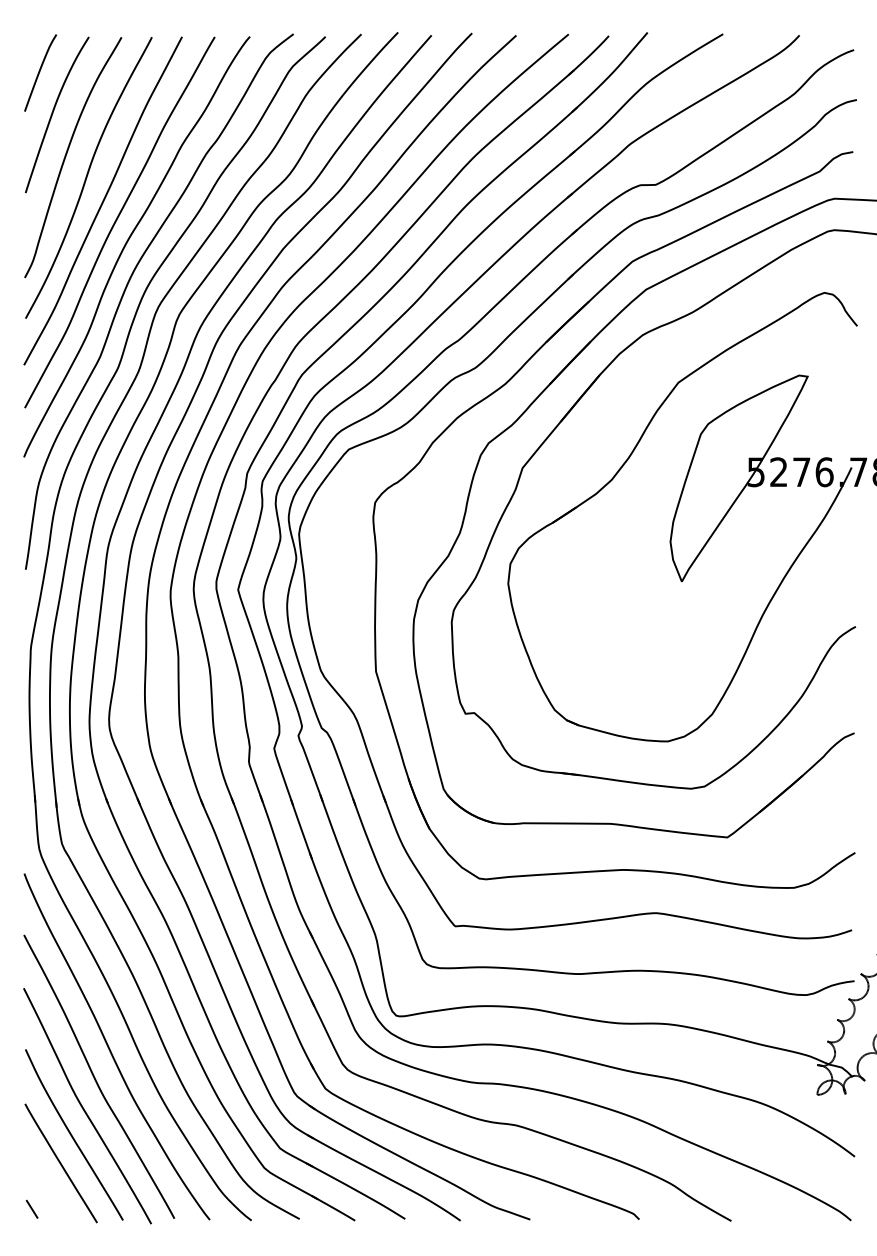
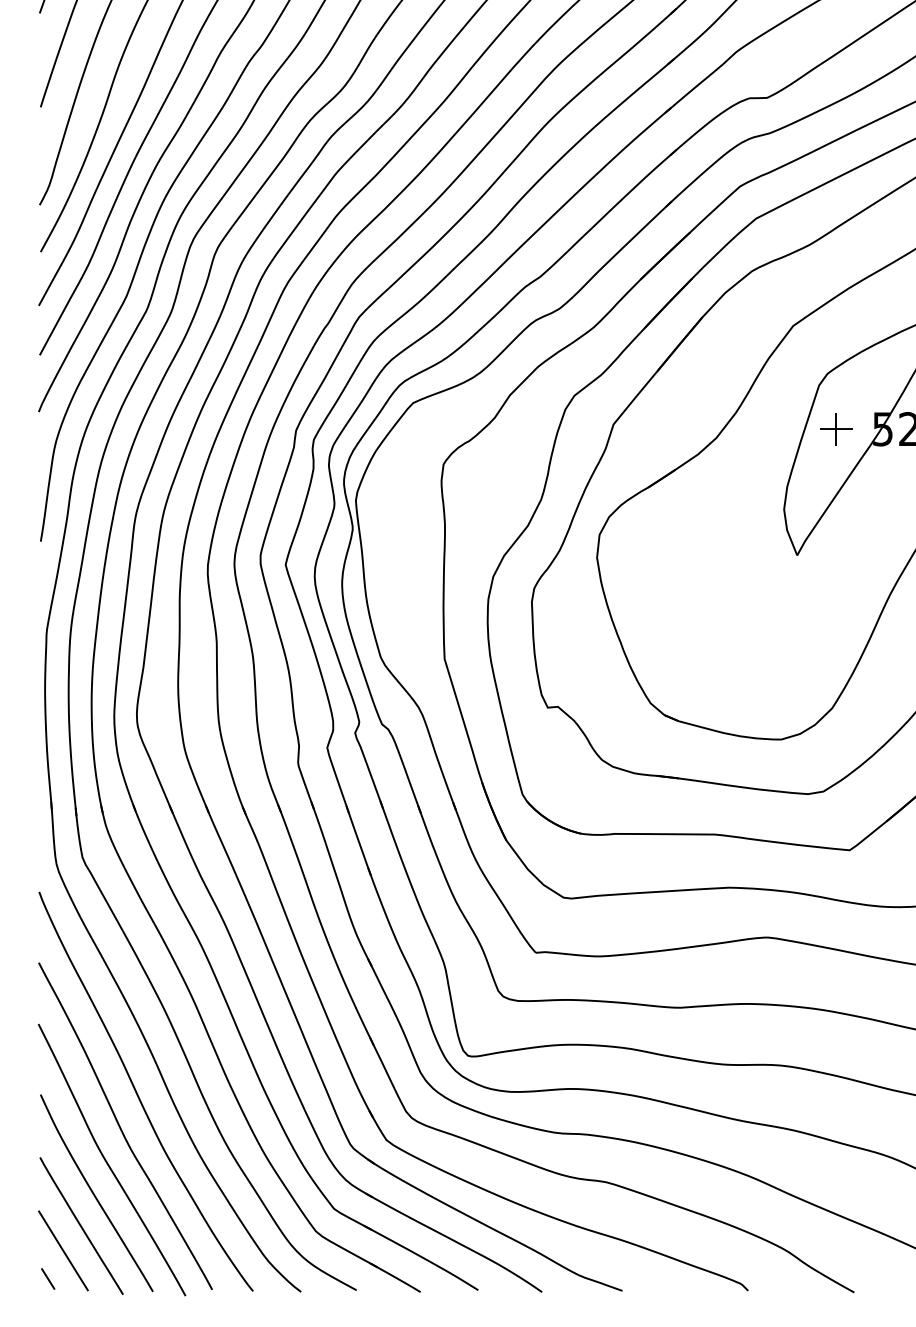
part: (715, 472) -> (836, 429), added
line: (45, 1184) -> (63, 1250), added

